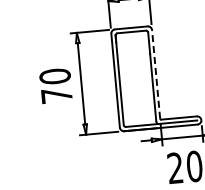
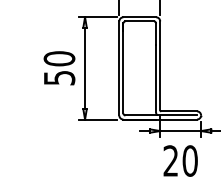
line: (156, 74) -> (160, 65), dashed -> solid
text: (56, 96) -> (59, 78), 70 -> 50

